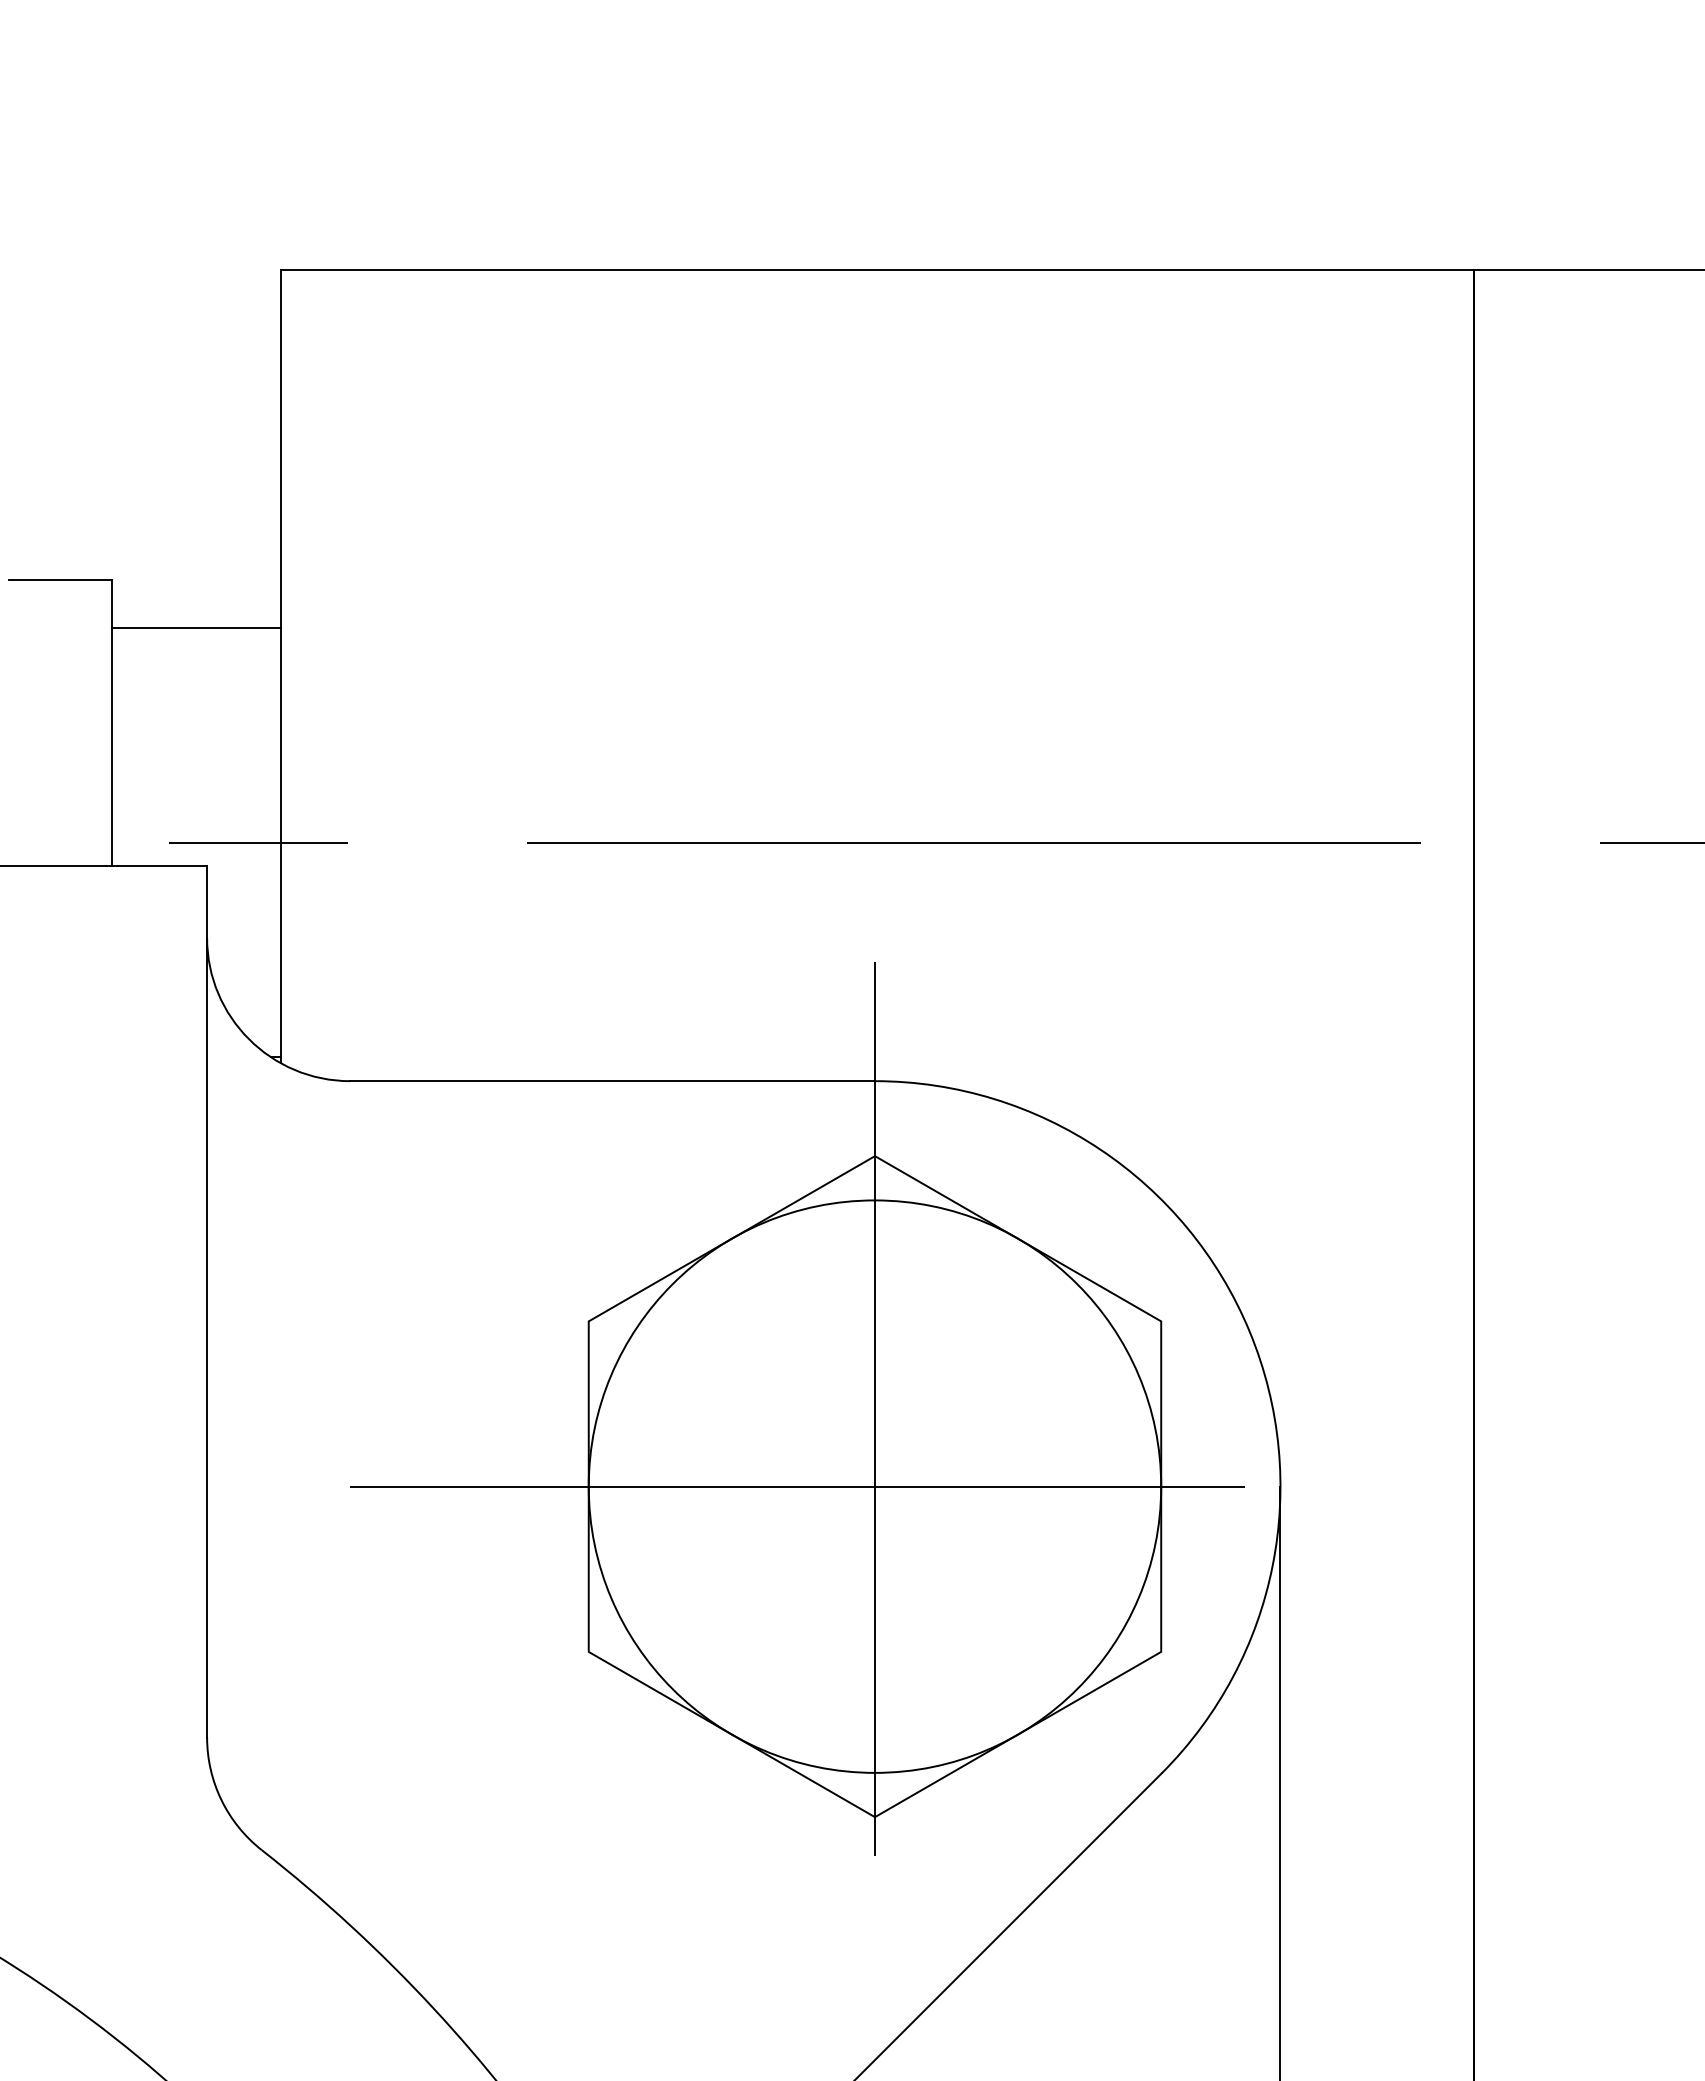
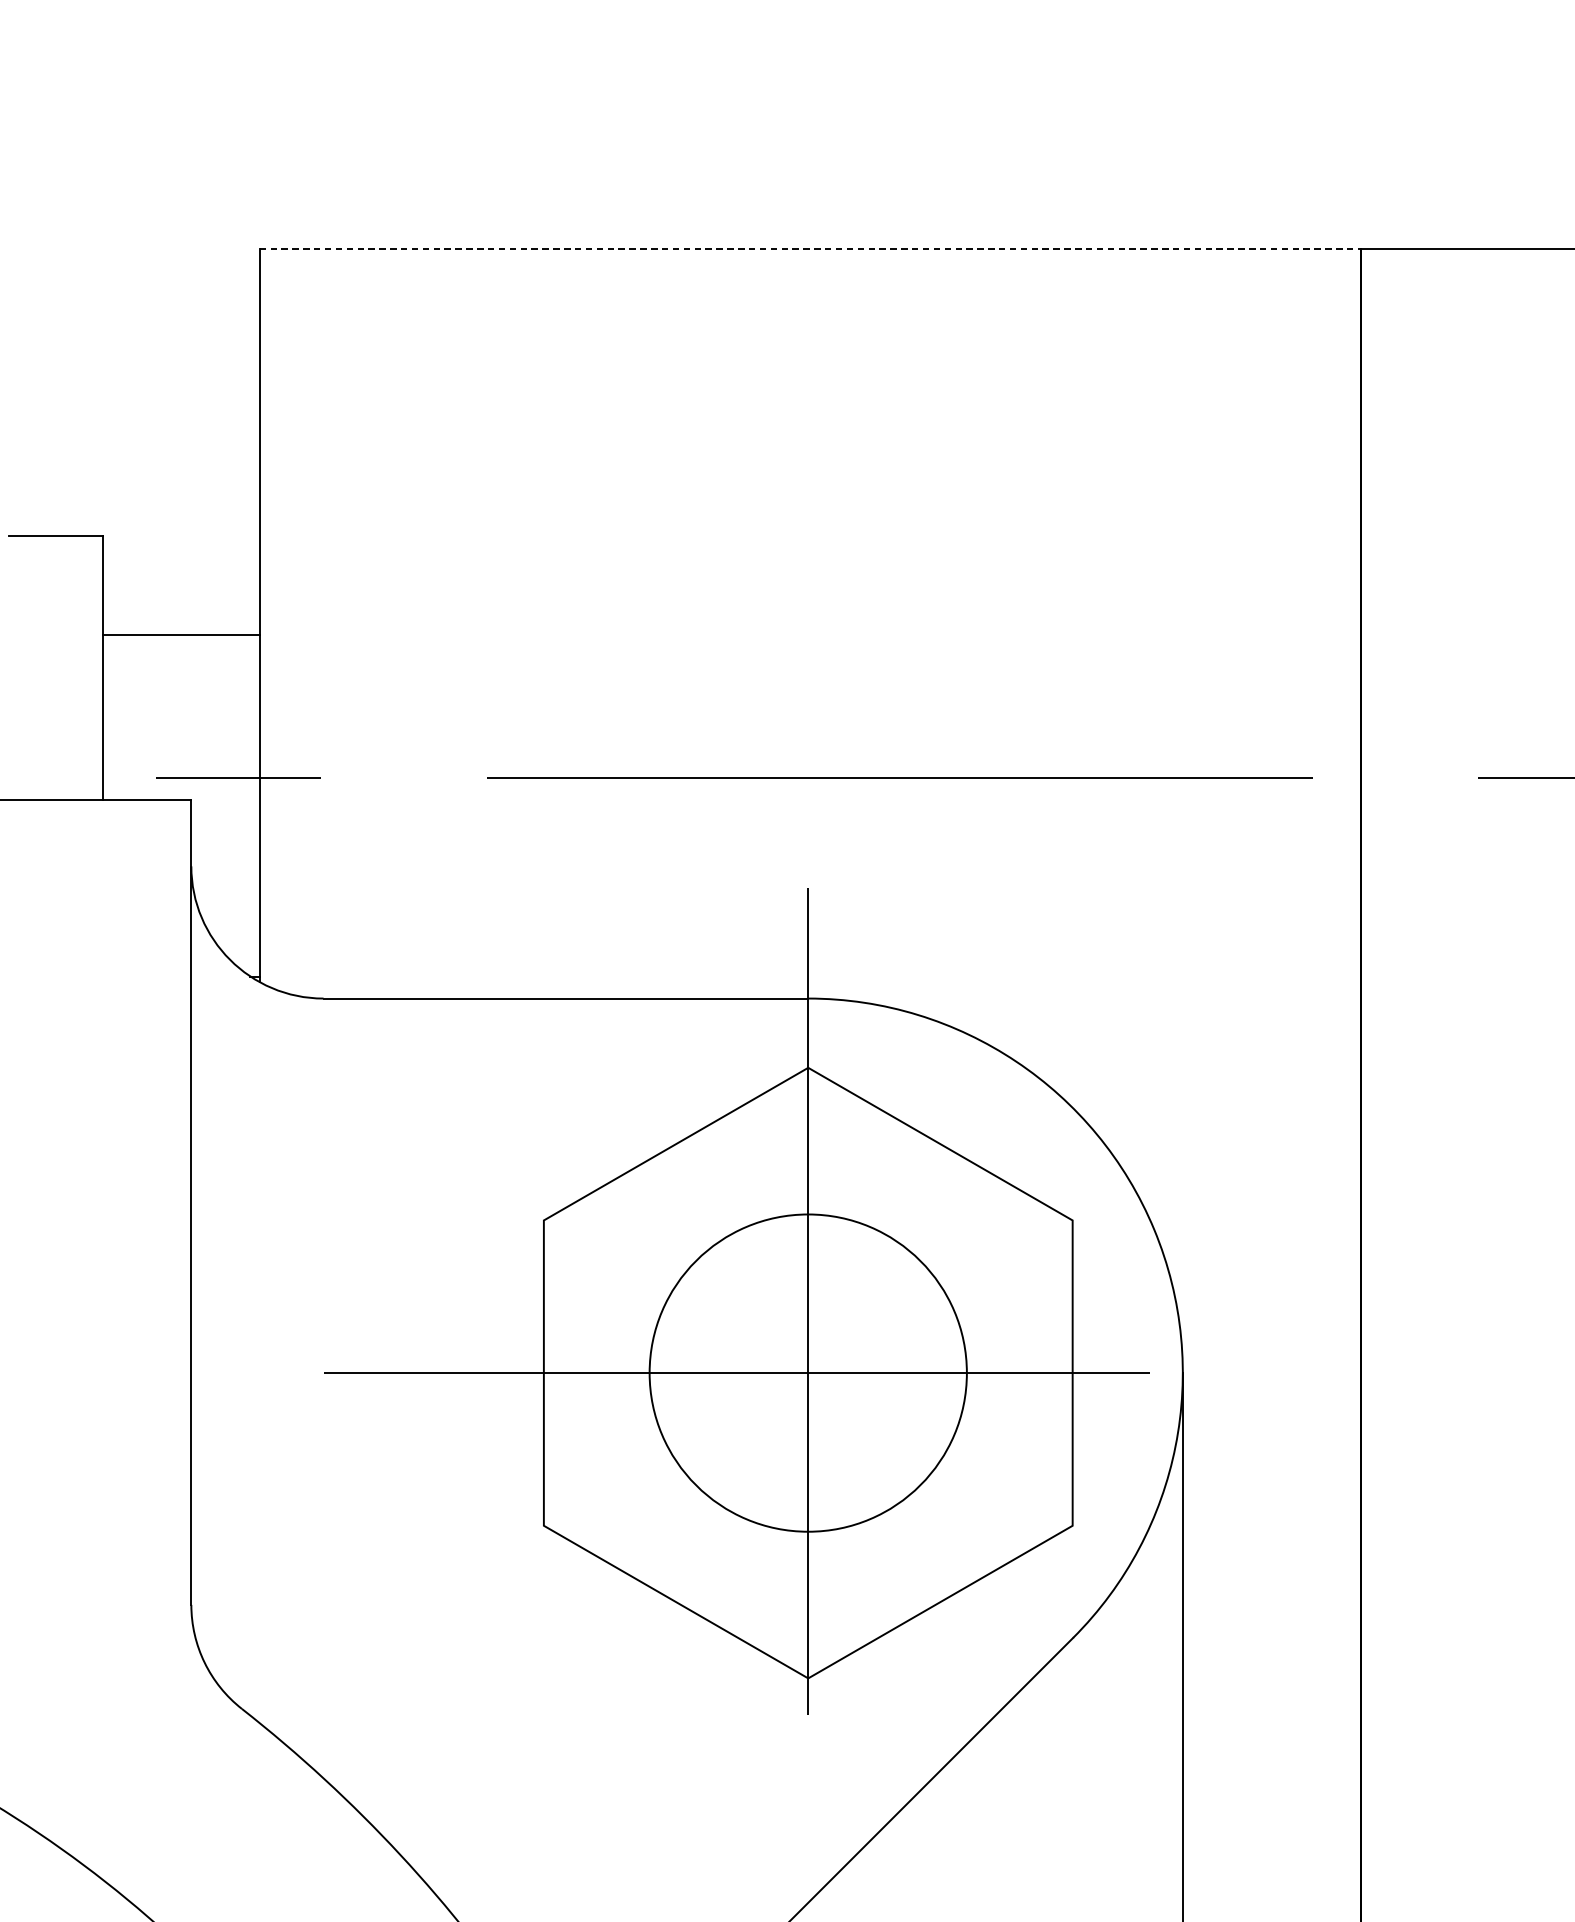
line: (877, 270) -> (810, 249), solid -> dashed
line: (196, 627) -> (181, 634), moved
circle: (874, 1486) -> (807, 1372), size x0.6

